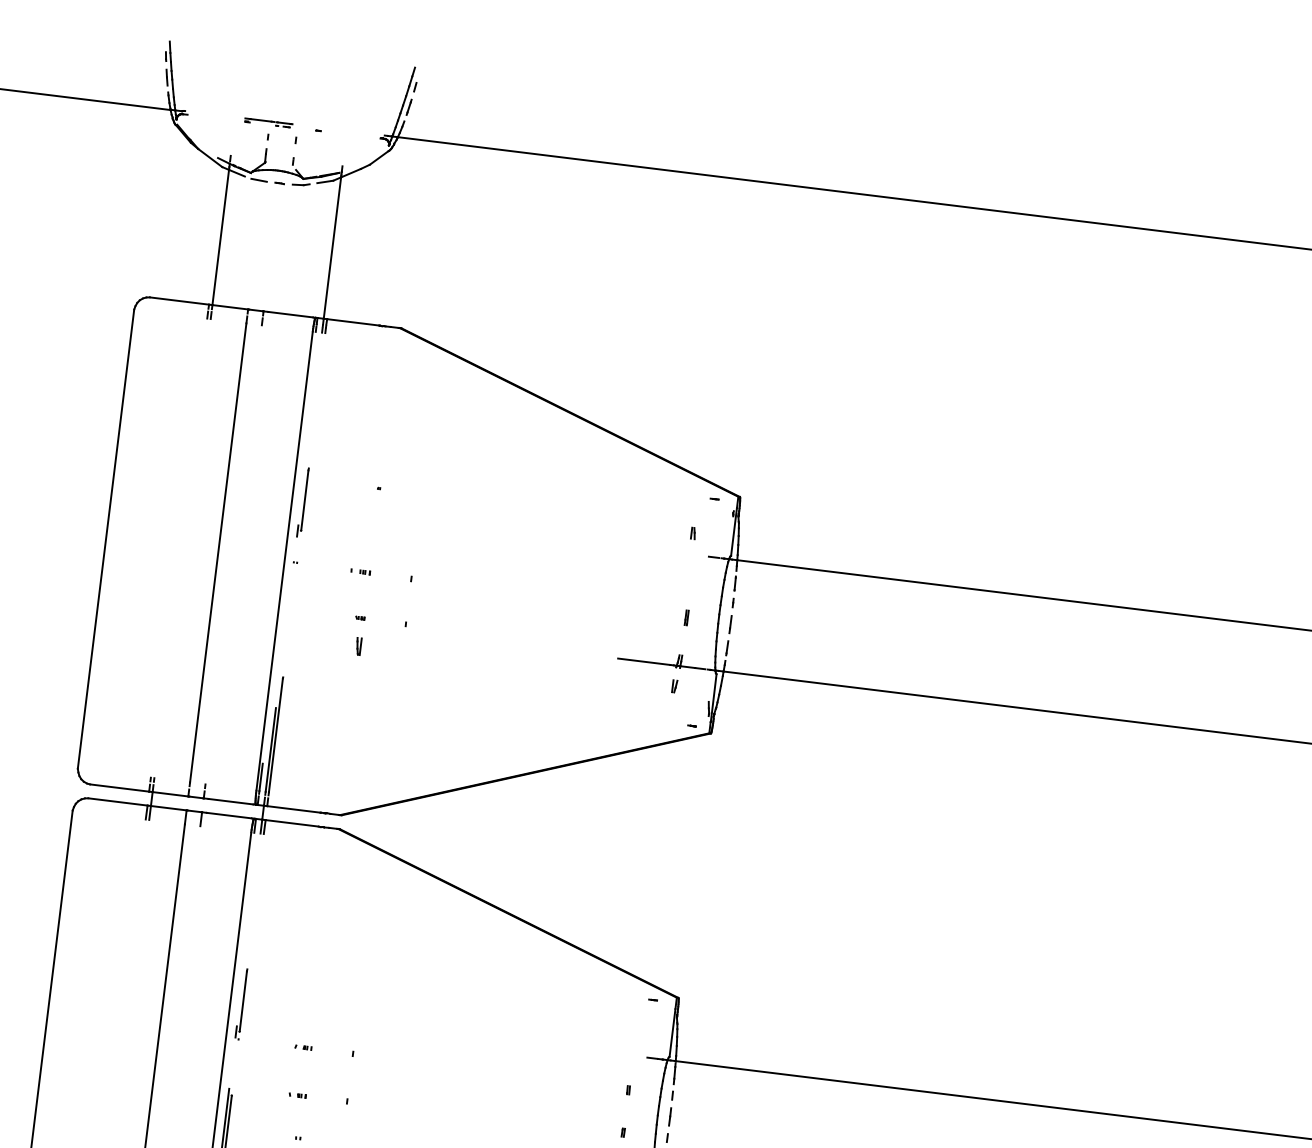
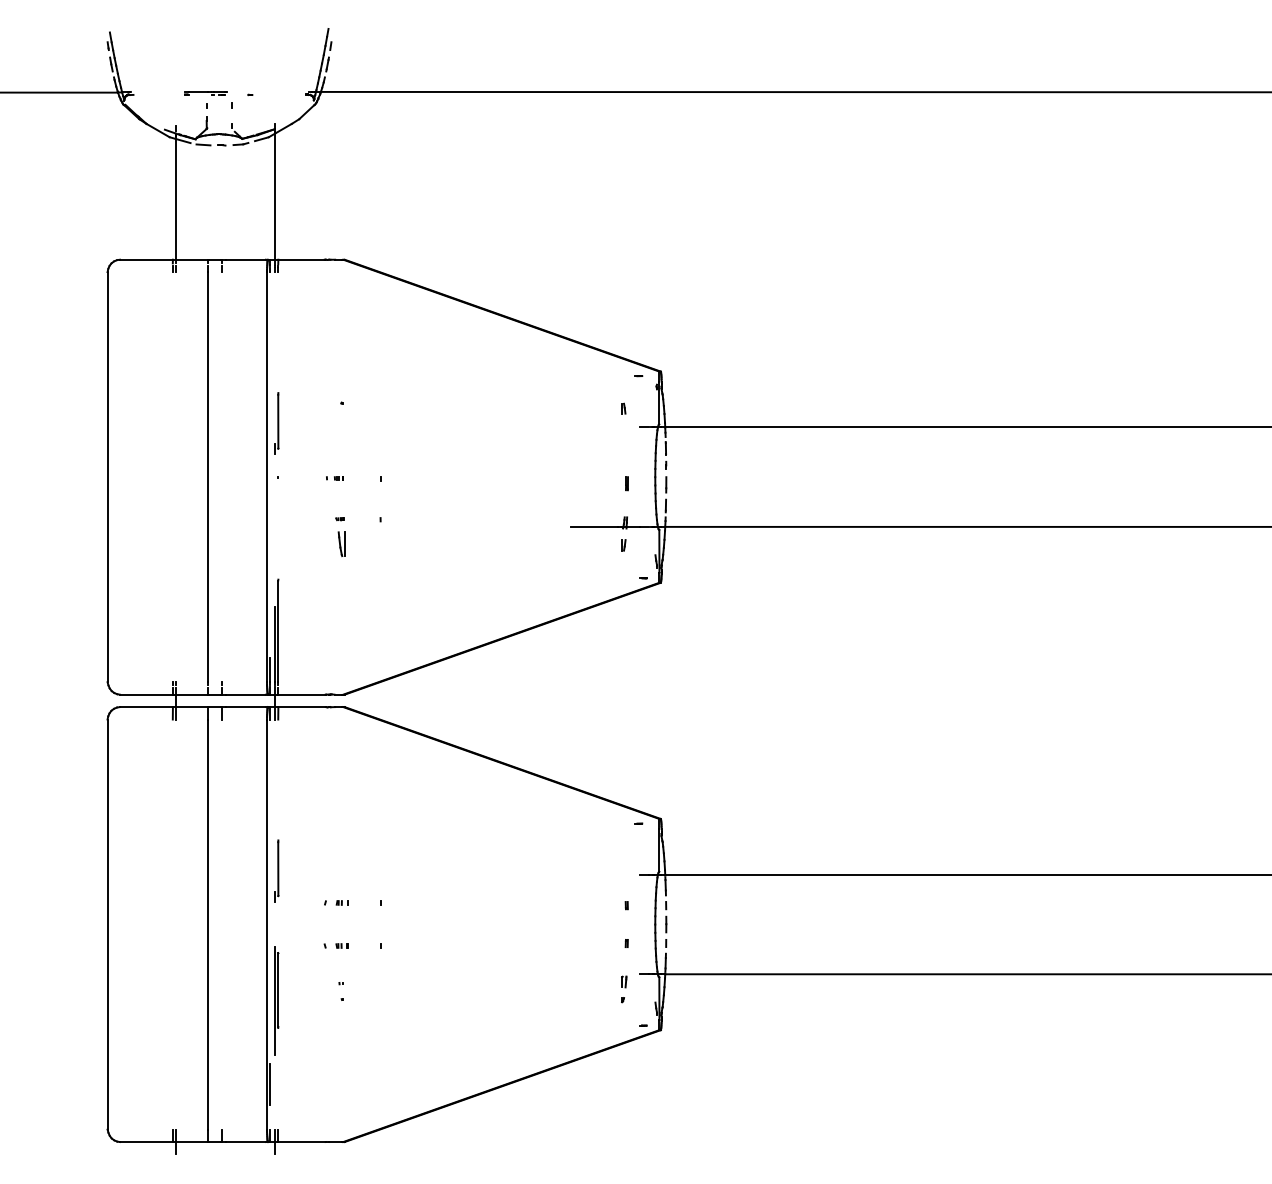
part: (357, 646) -> (340, 544), size x1.6
part: (302, 1047) -> (335, 903), size x1.6
part: (297, 1095) -> (336, 945), size x1.6

